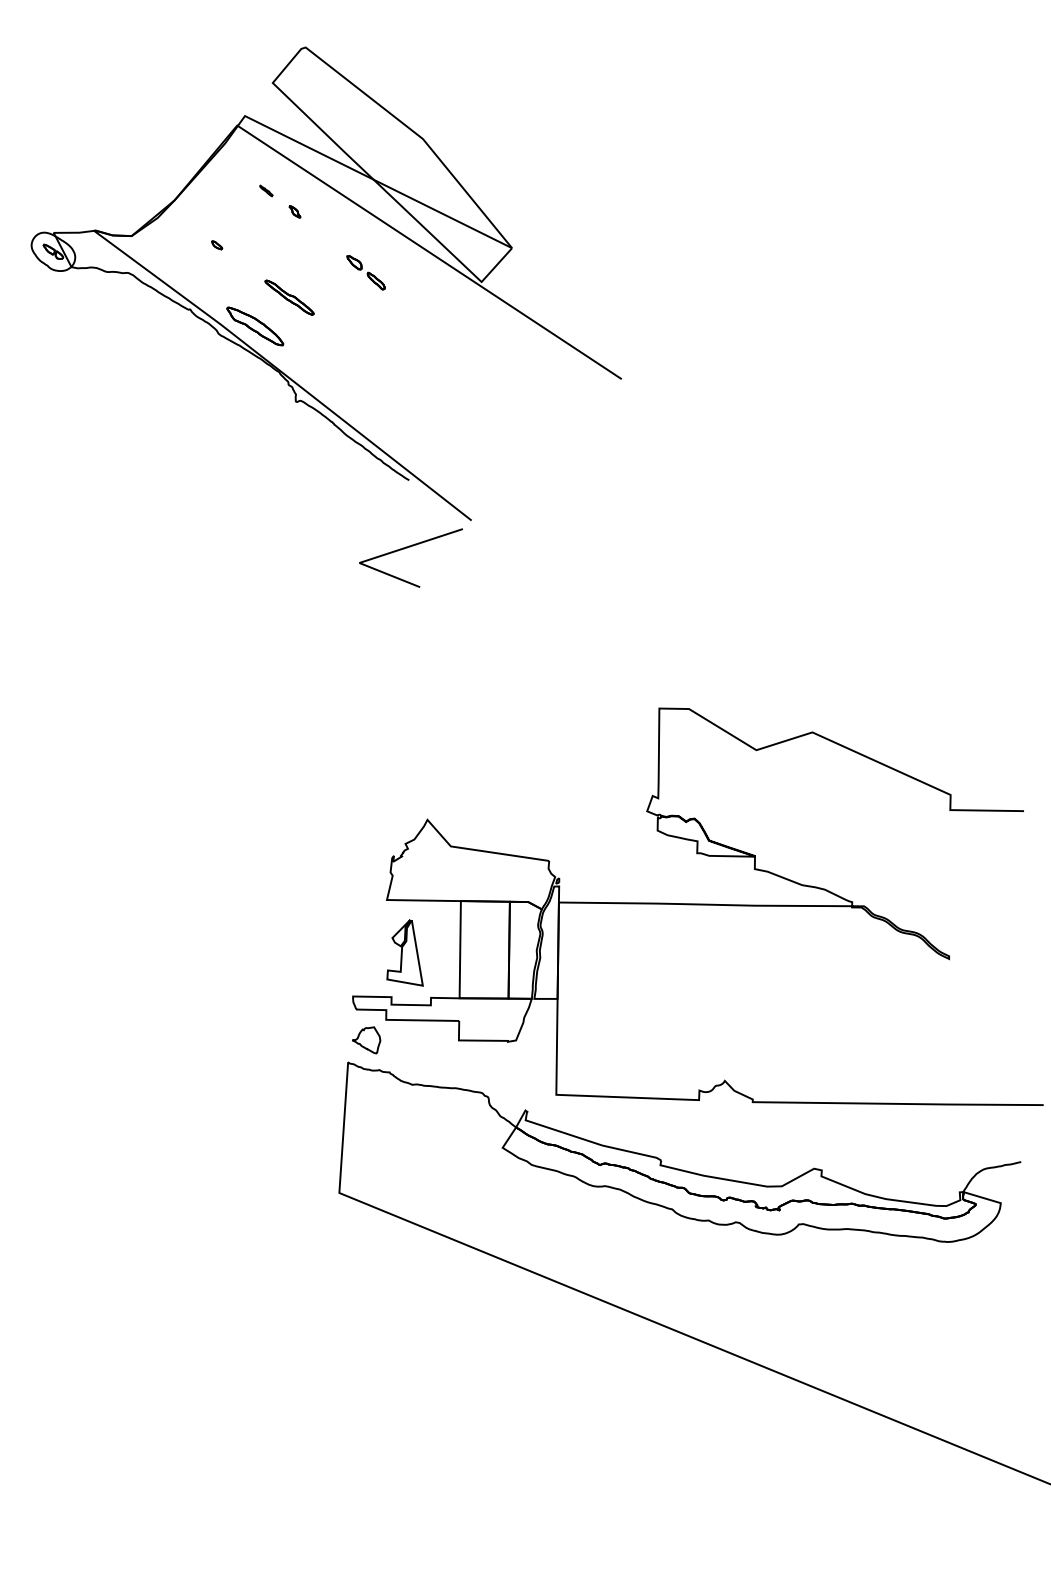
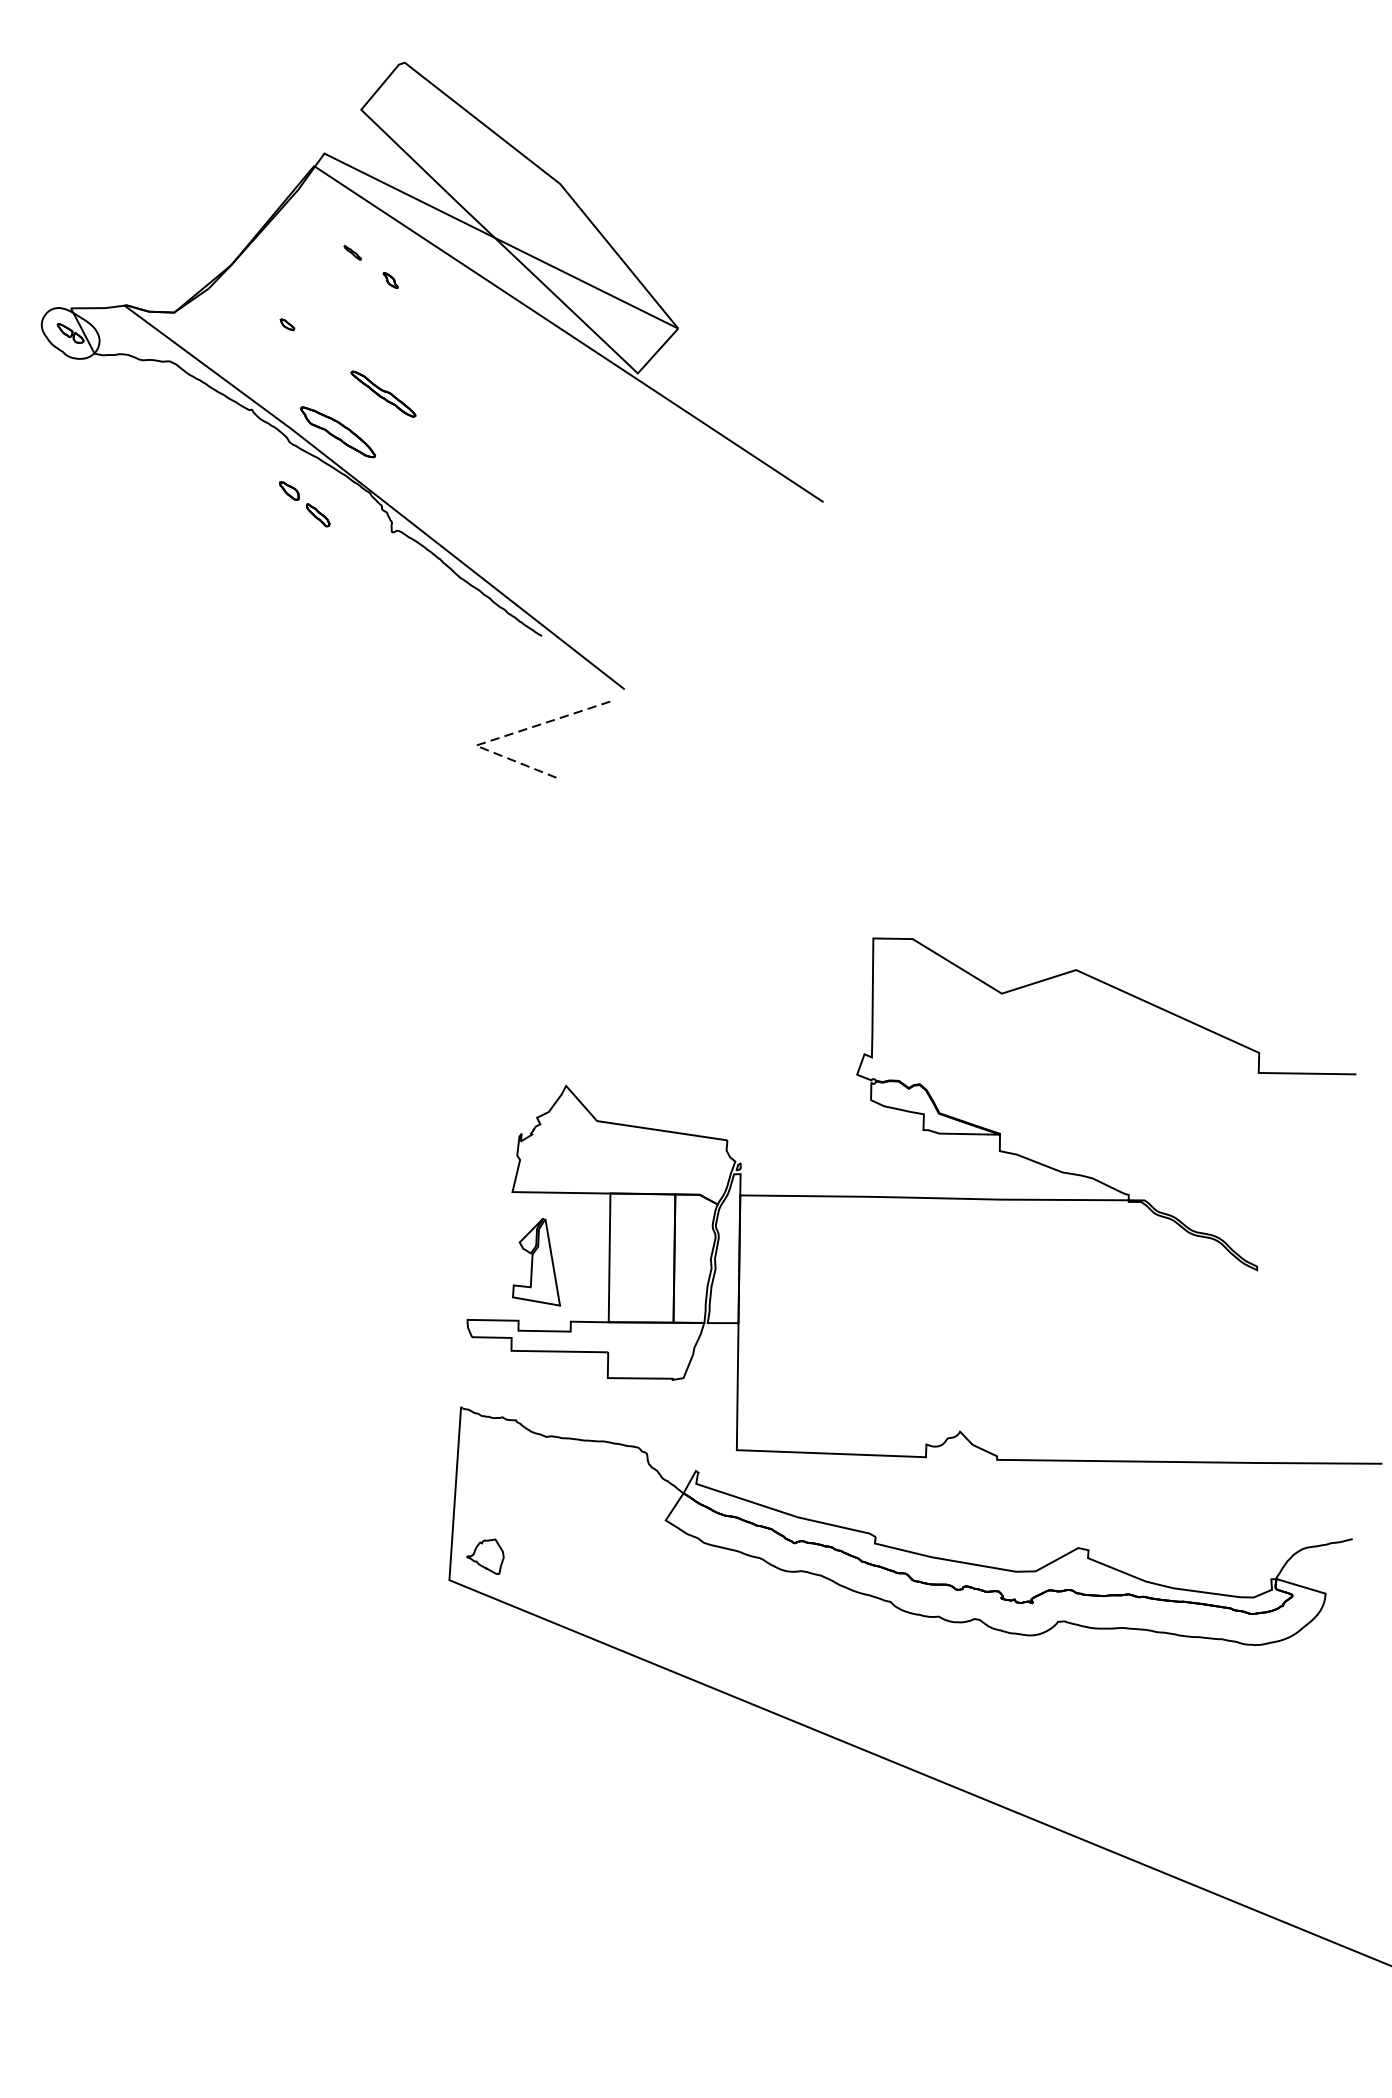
part: (365, 272) -> (303, 503), moved
line: (379, 556) -> (502, 737), solid -> dashed
part: (366, 1040) -> (485, 1557), moved

